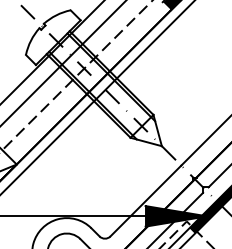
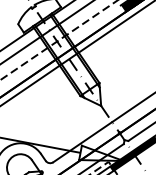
fill: (176, 216) -> (102, 157), removed

